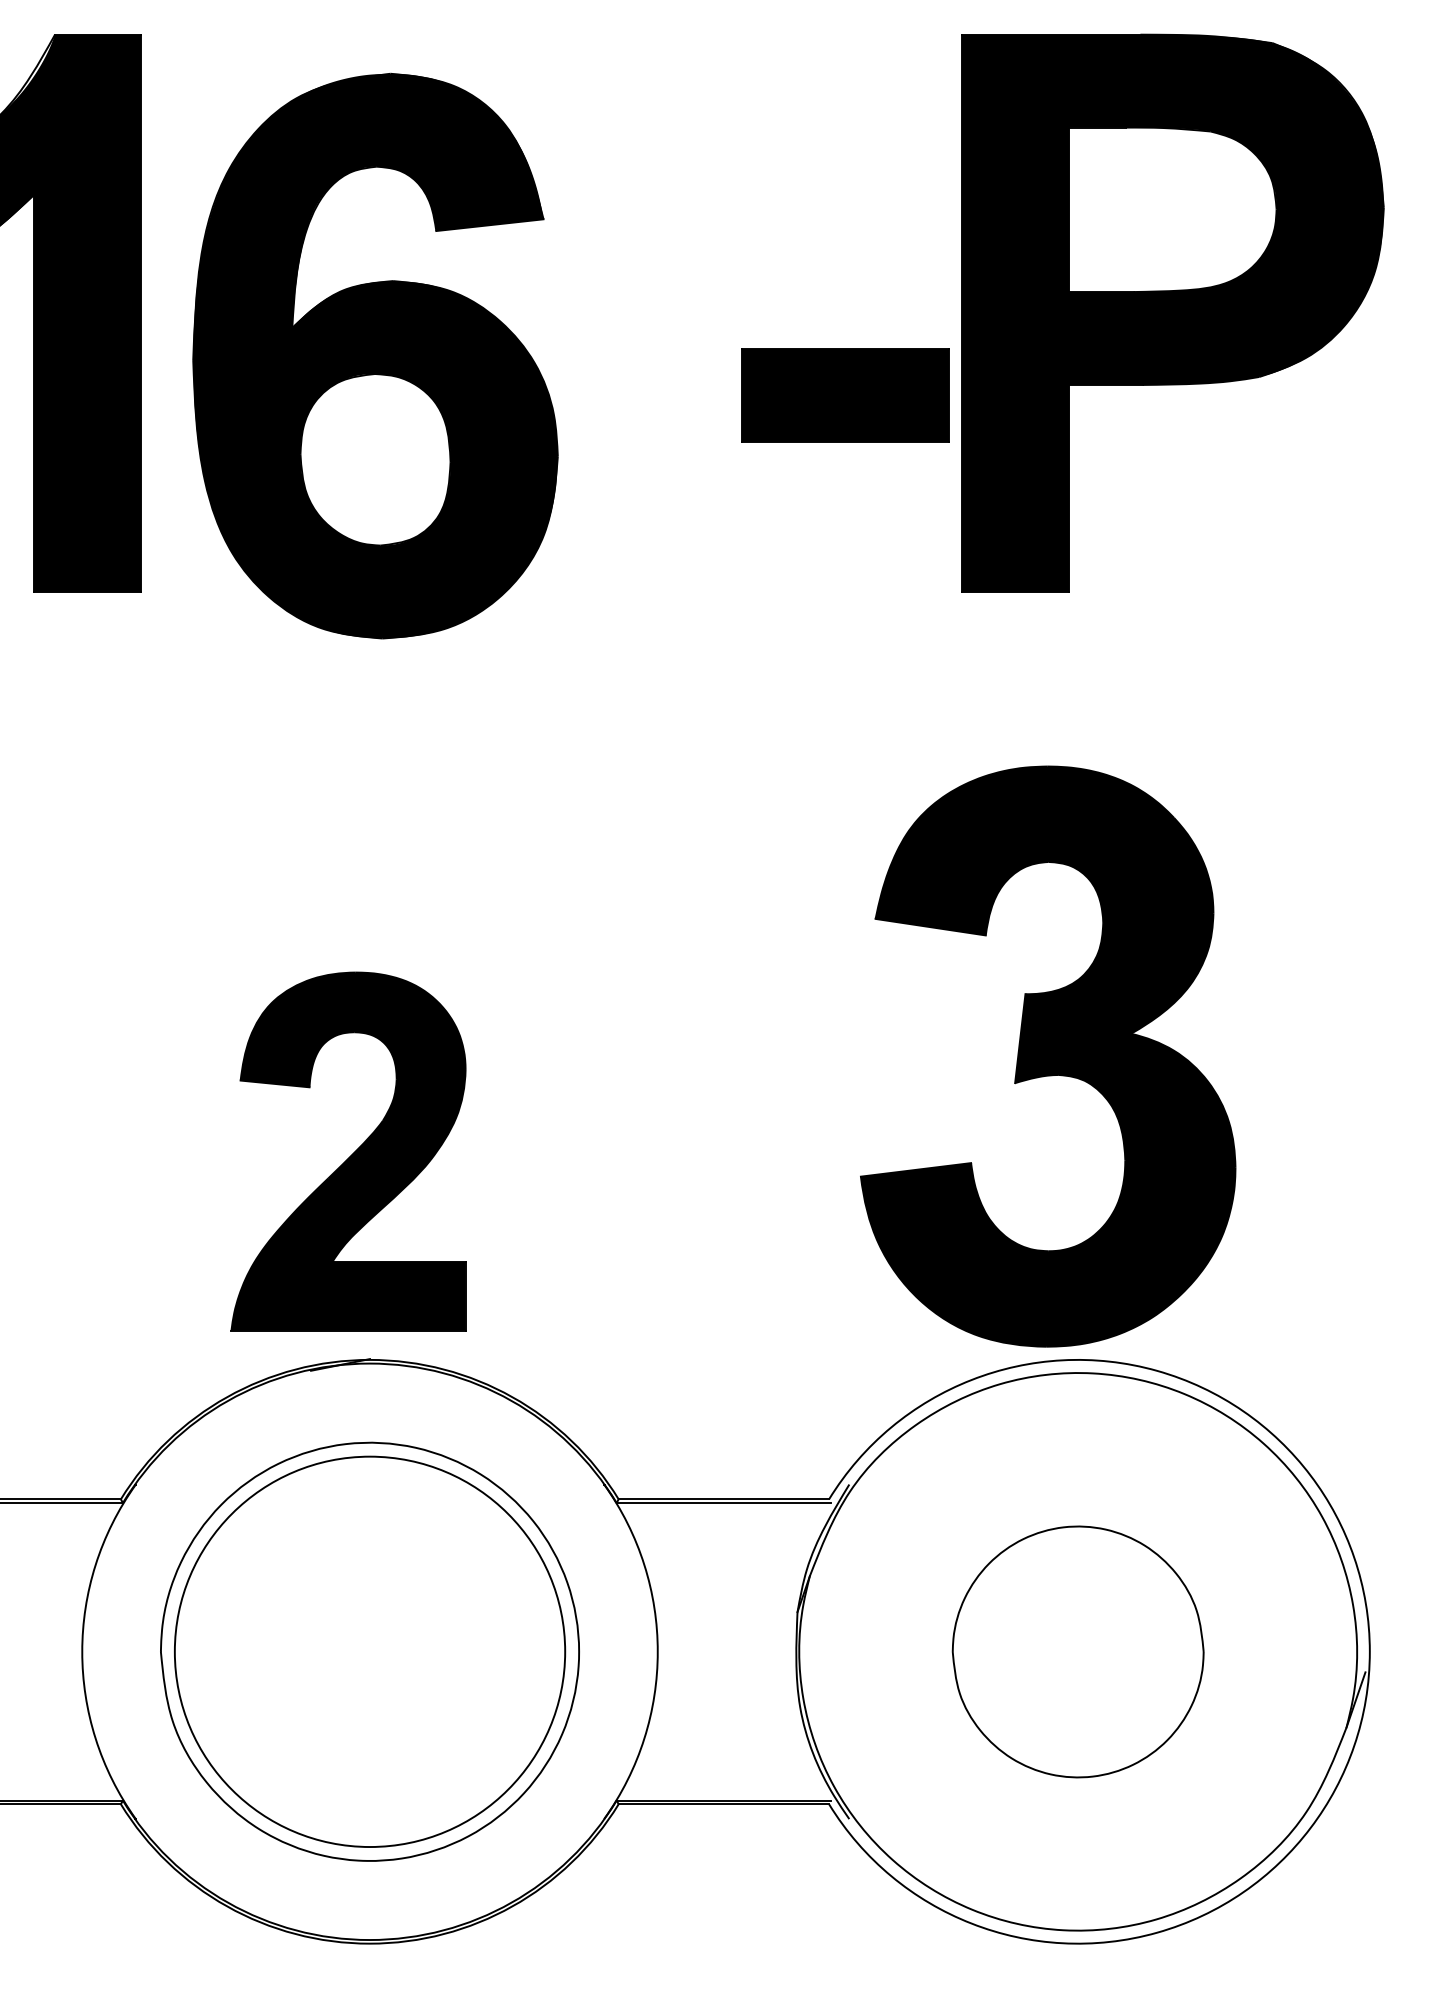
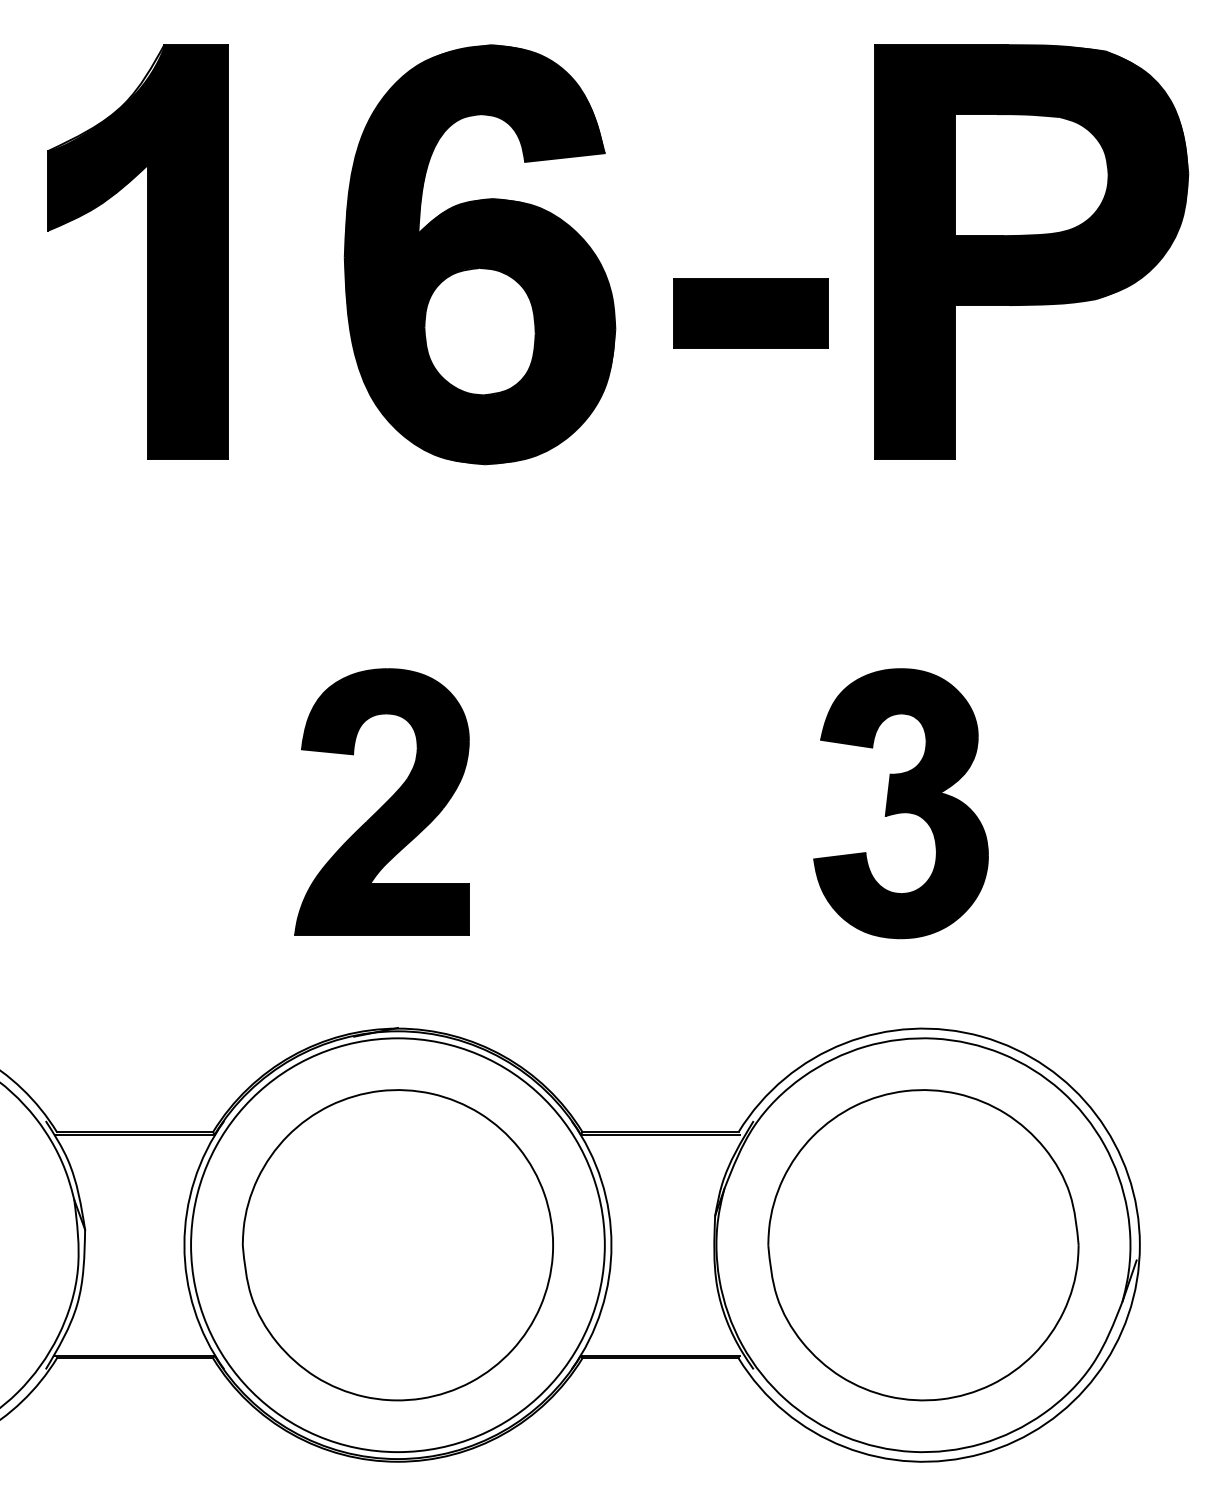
part: (1172, 312) -> (1031, 251), moved
part: (374, 355) -> (479, 254), moved
part: (1047, 1056) -> (900, 803), size x0.62
part: (347, 1150) -> (381, 801), moved
circle: (369, 1652) -> (397, 1245), size x1.43
part: (1078, 1652) -> (923, 1245), size x1.67

